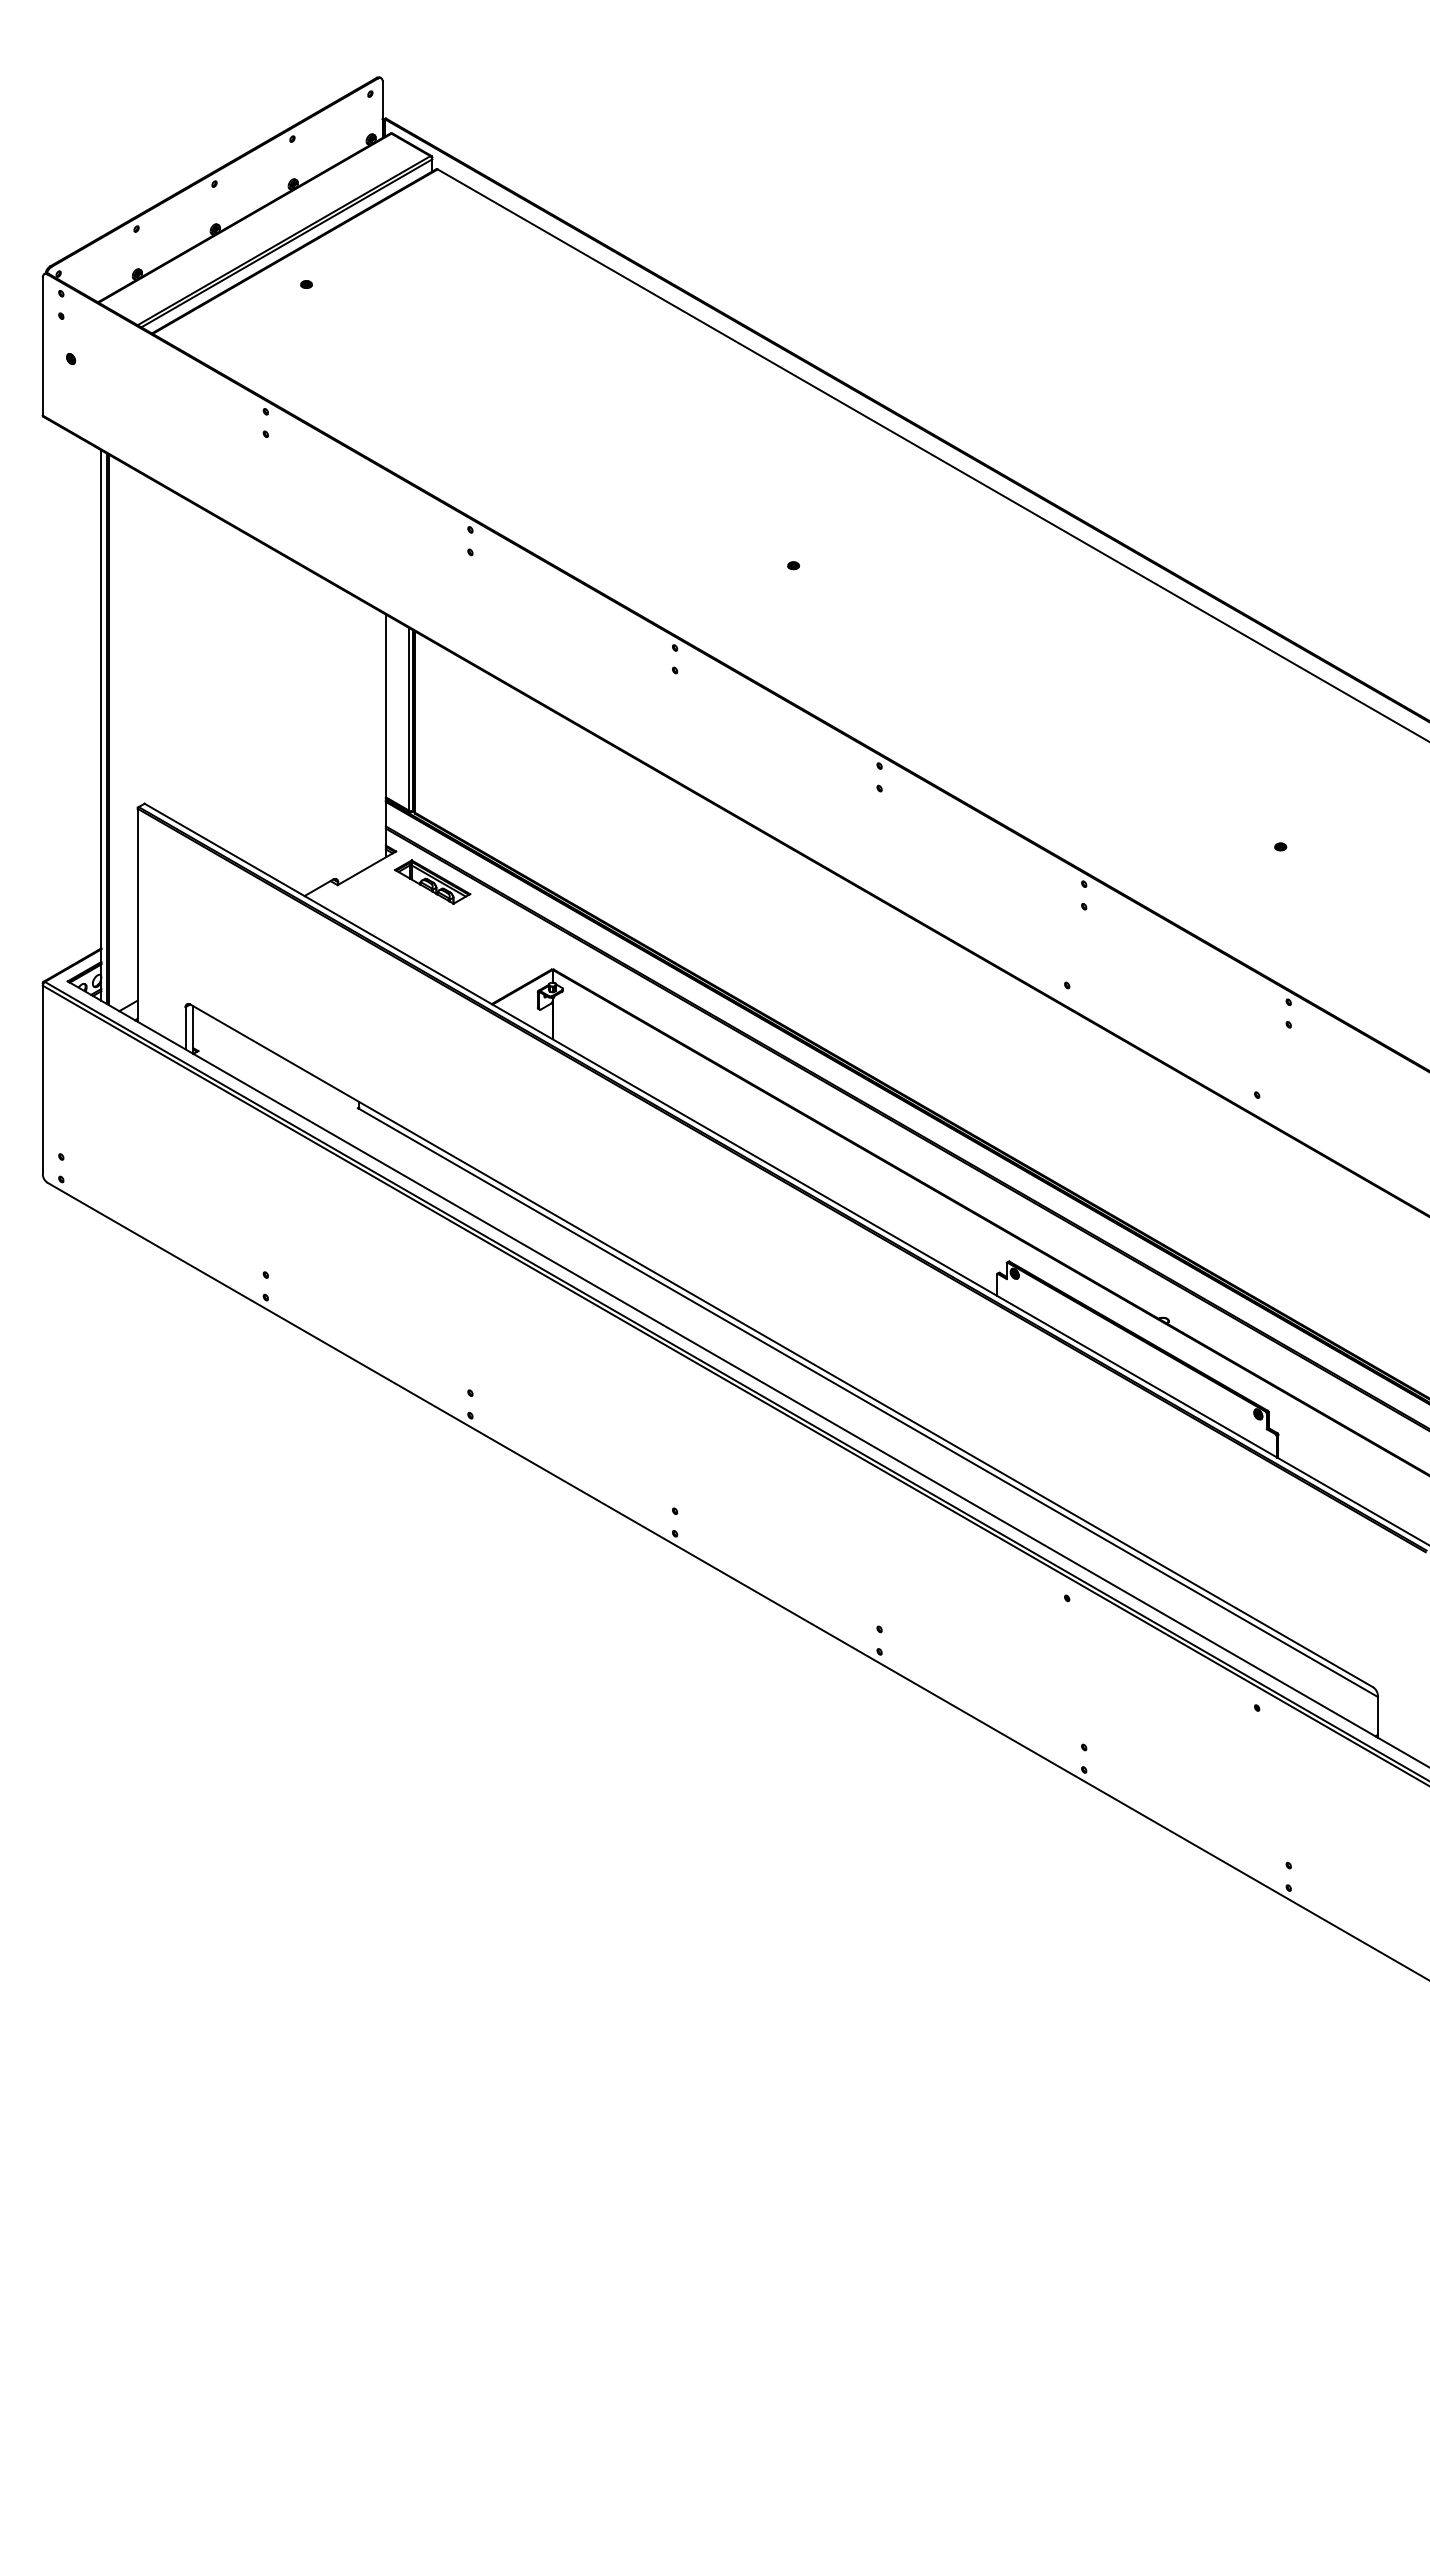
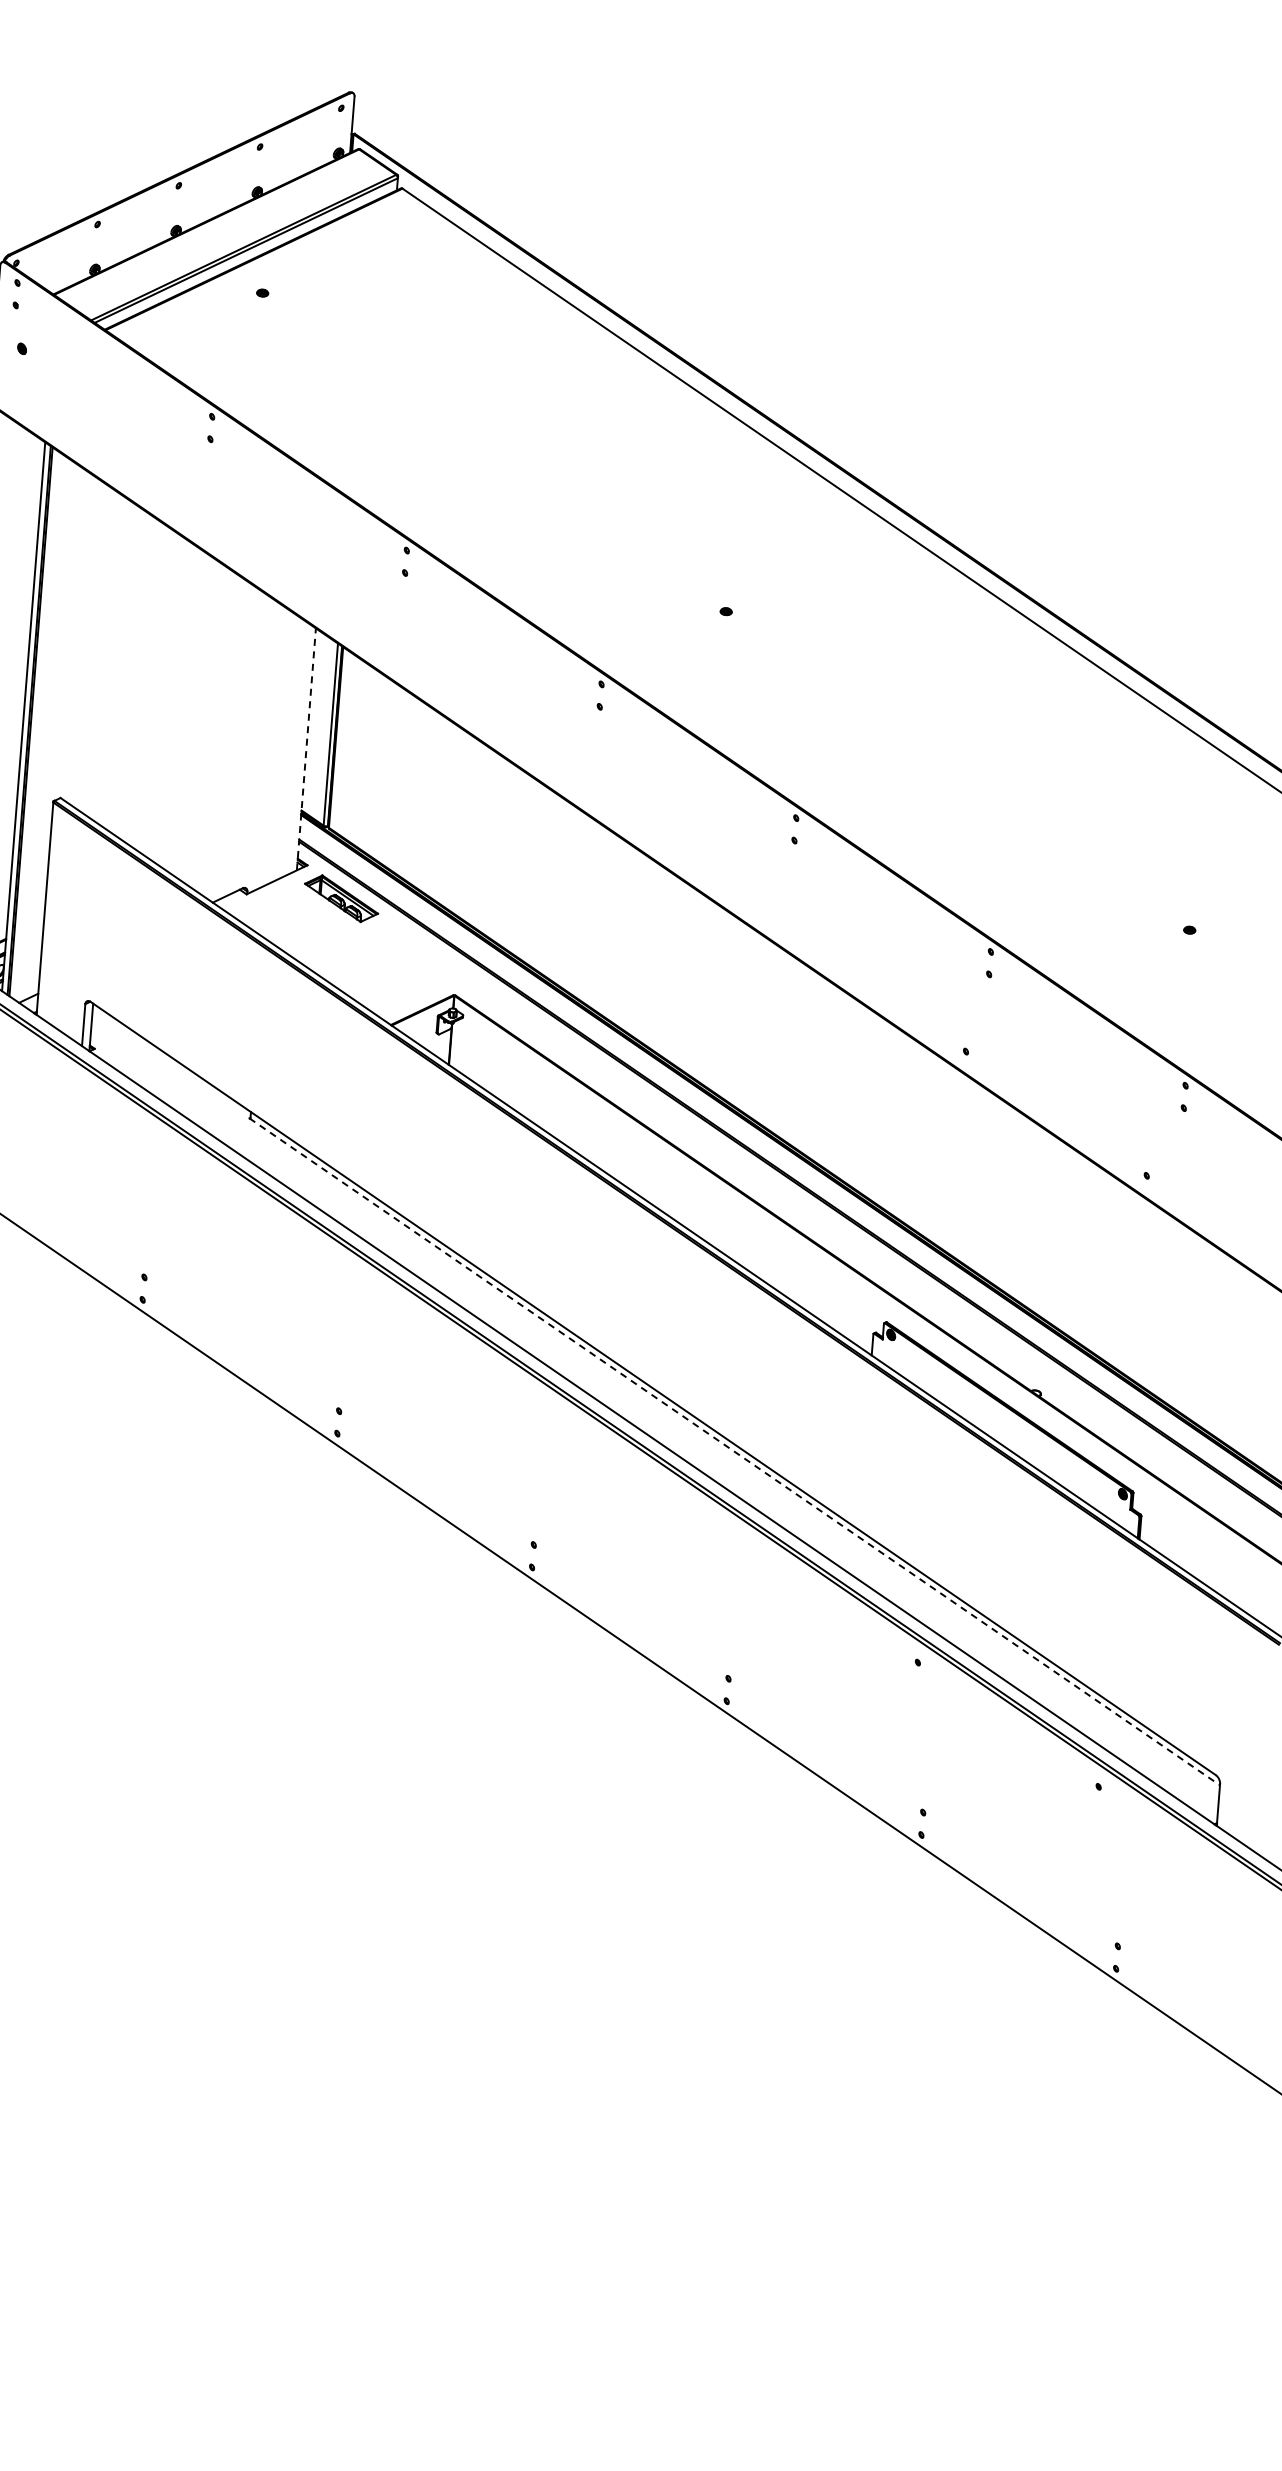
line: (385, 735) -> (306, 748), solid -> dashed
line: (868, 1402) -> (735, 1451), solid -> dashed

